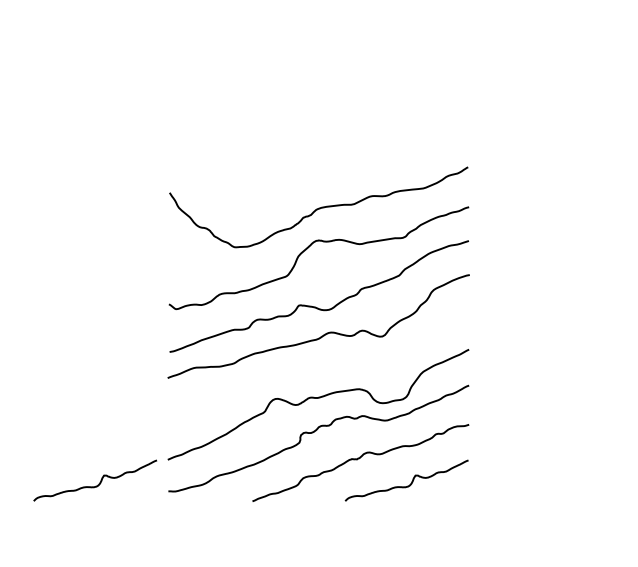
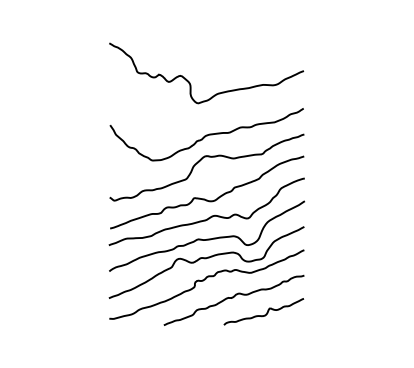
curve: (293, 126) -> (190, 82), added
curve: (319, 367) -> (207, 238), added
curve: (99, 481) -> (64, 312), removed

